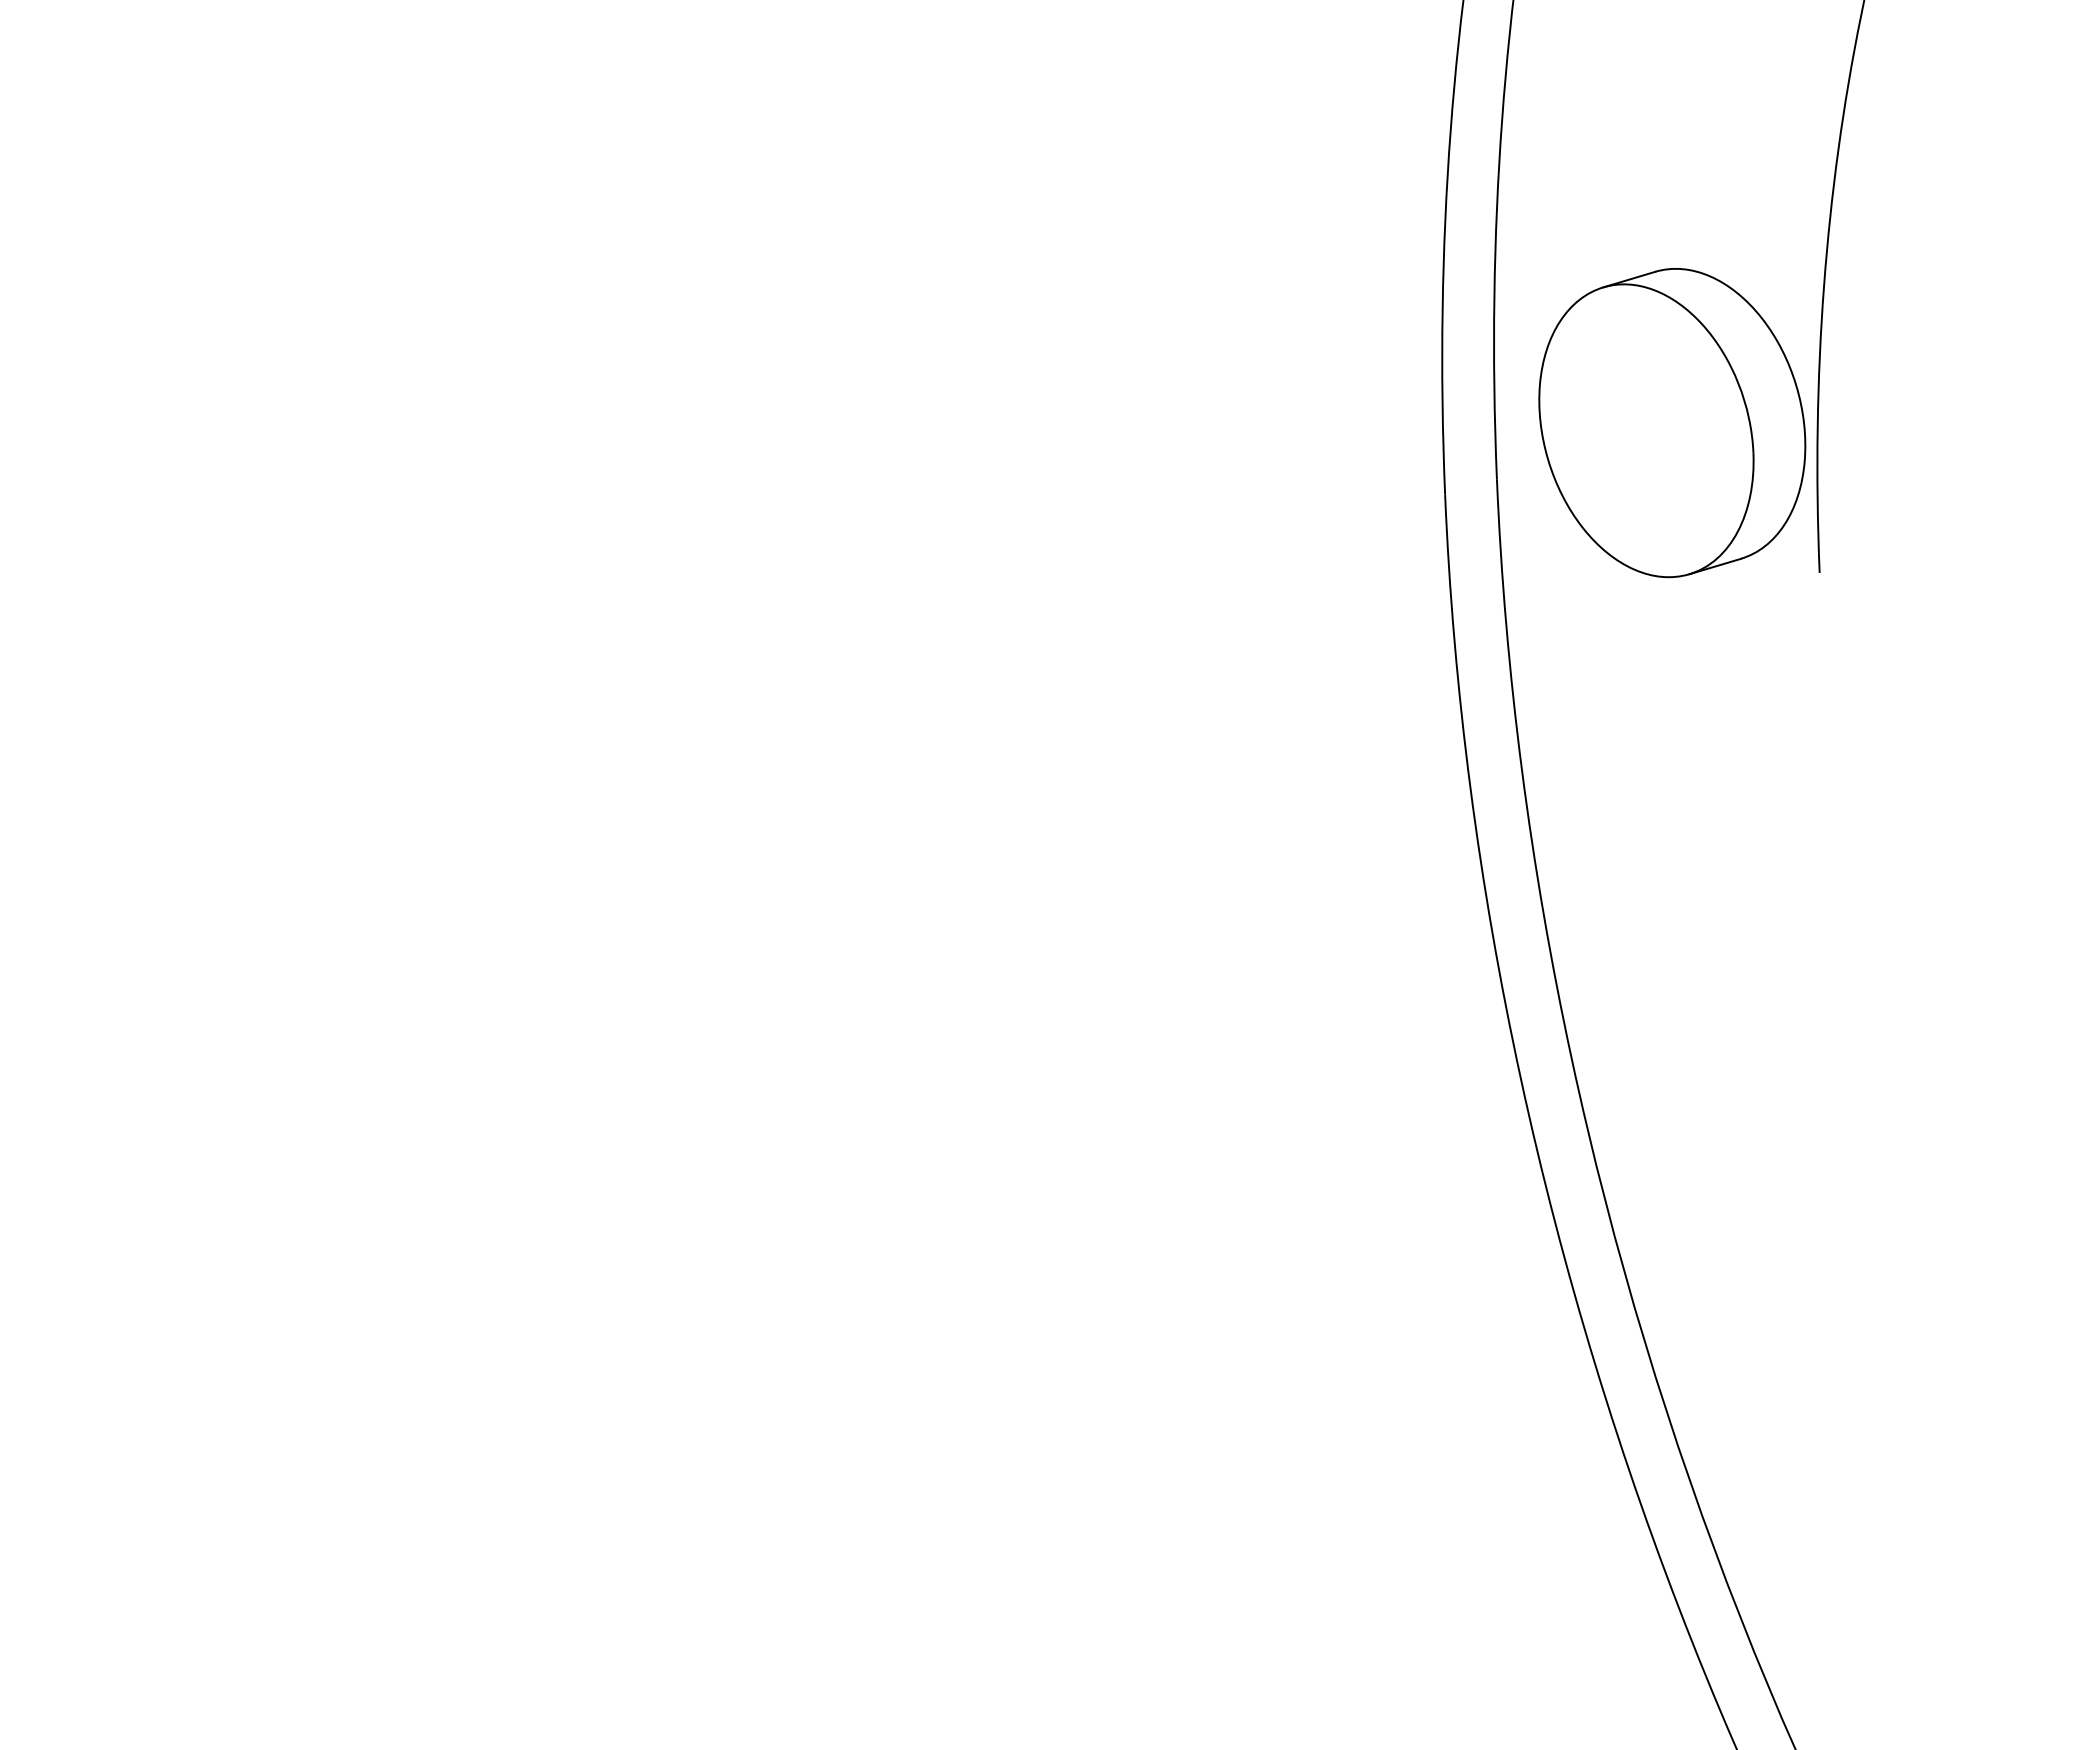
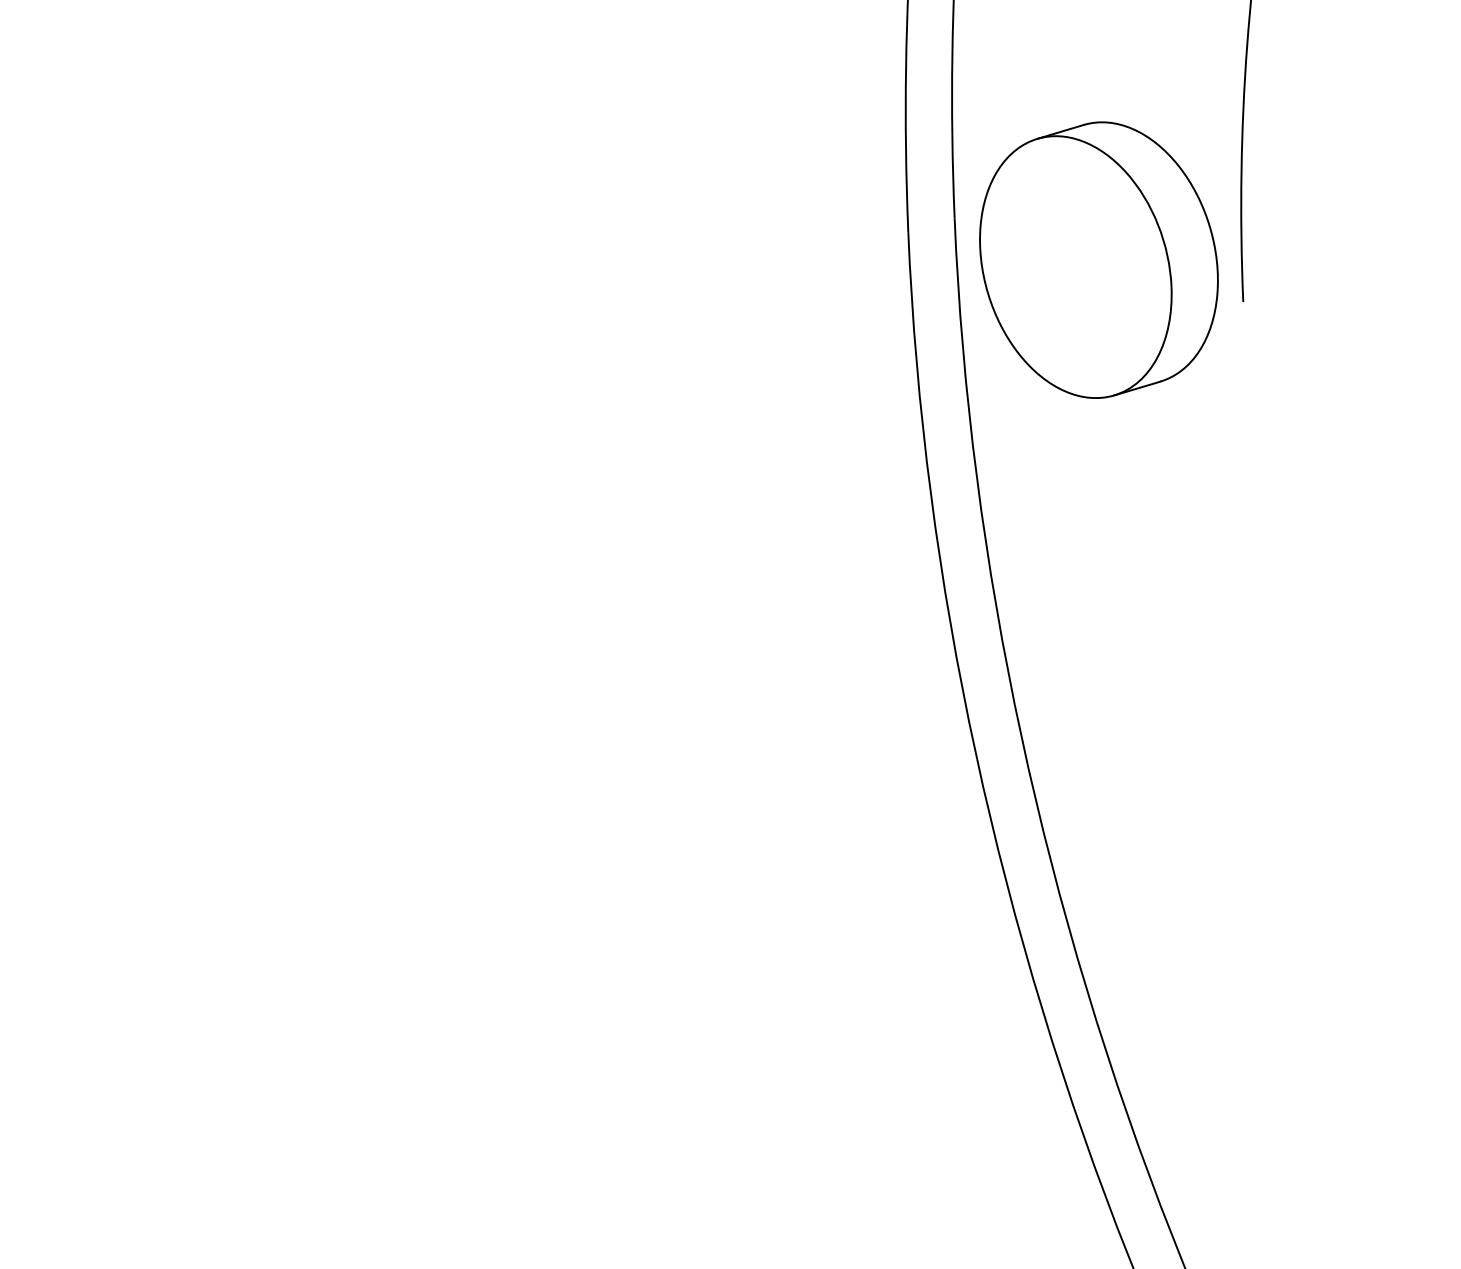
part: (1672, 423) -> (1099, 260), moved

